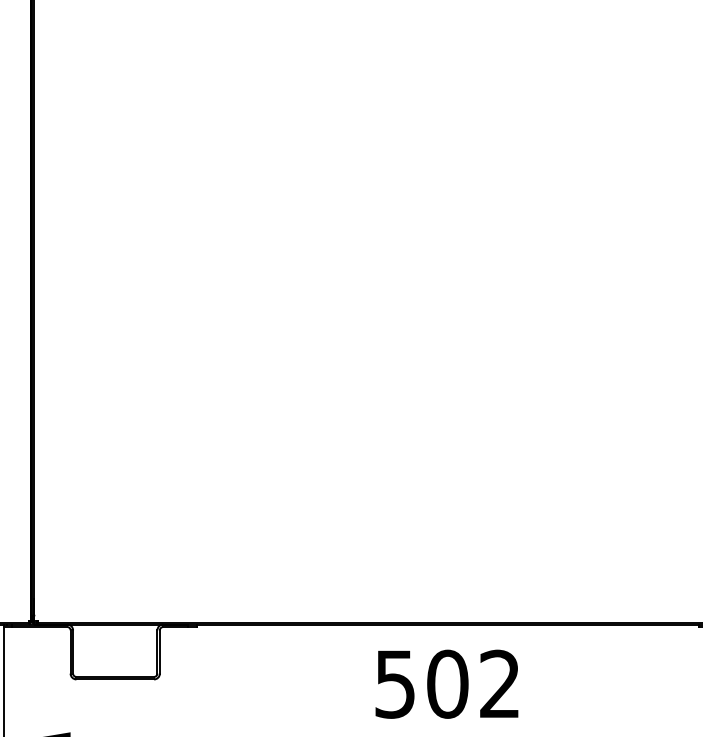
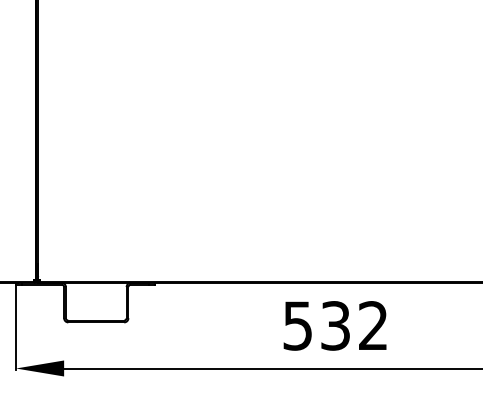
text: (447, 683) -> (335, 325), 502 -> 532

